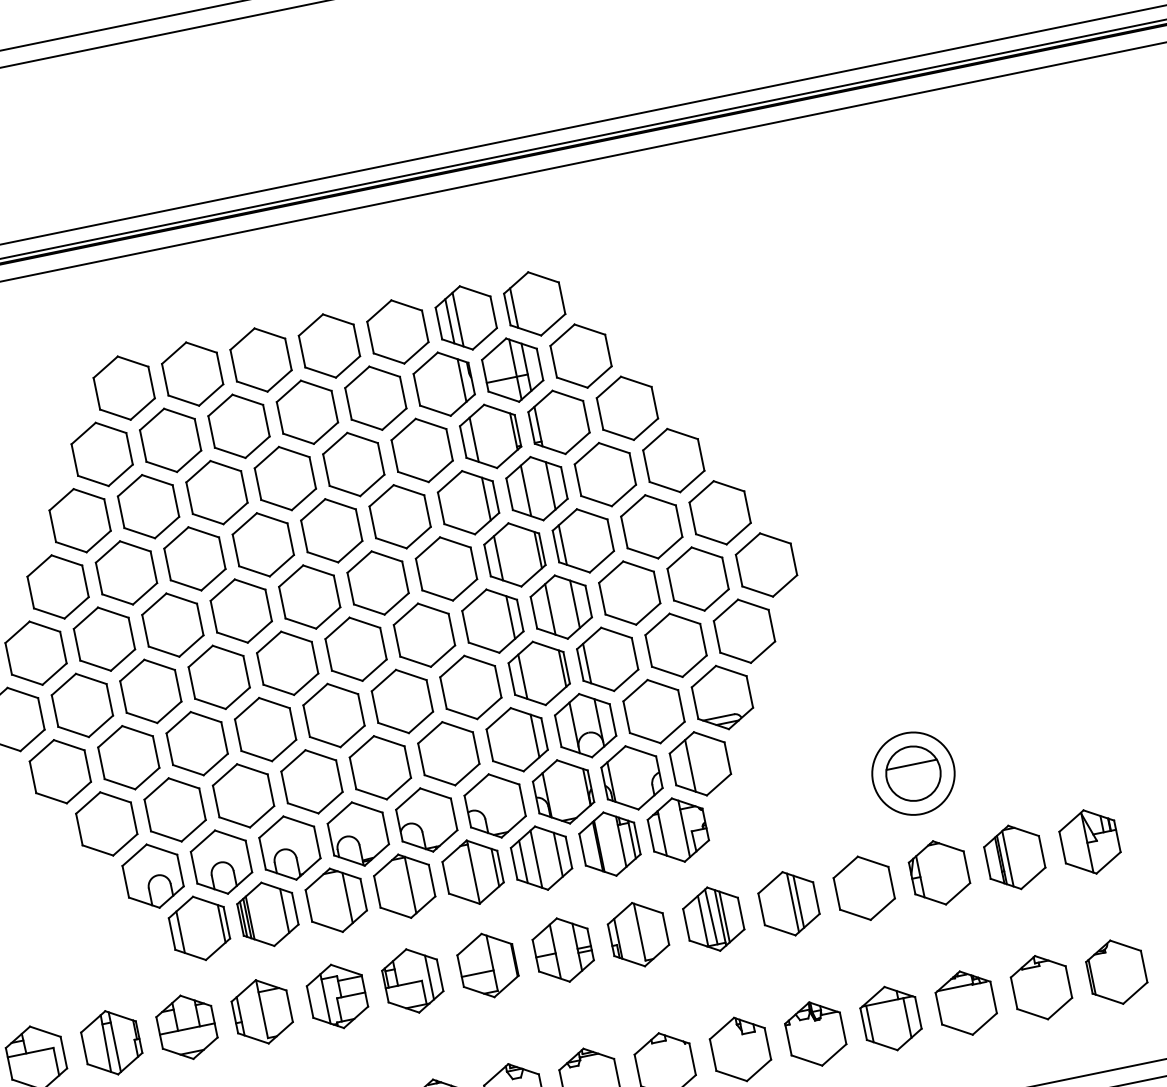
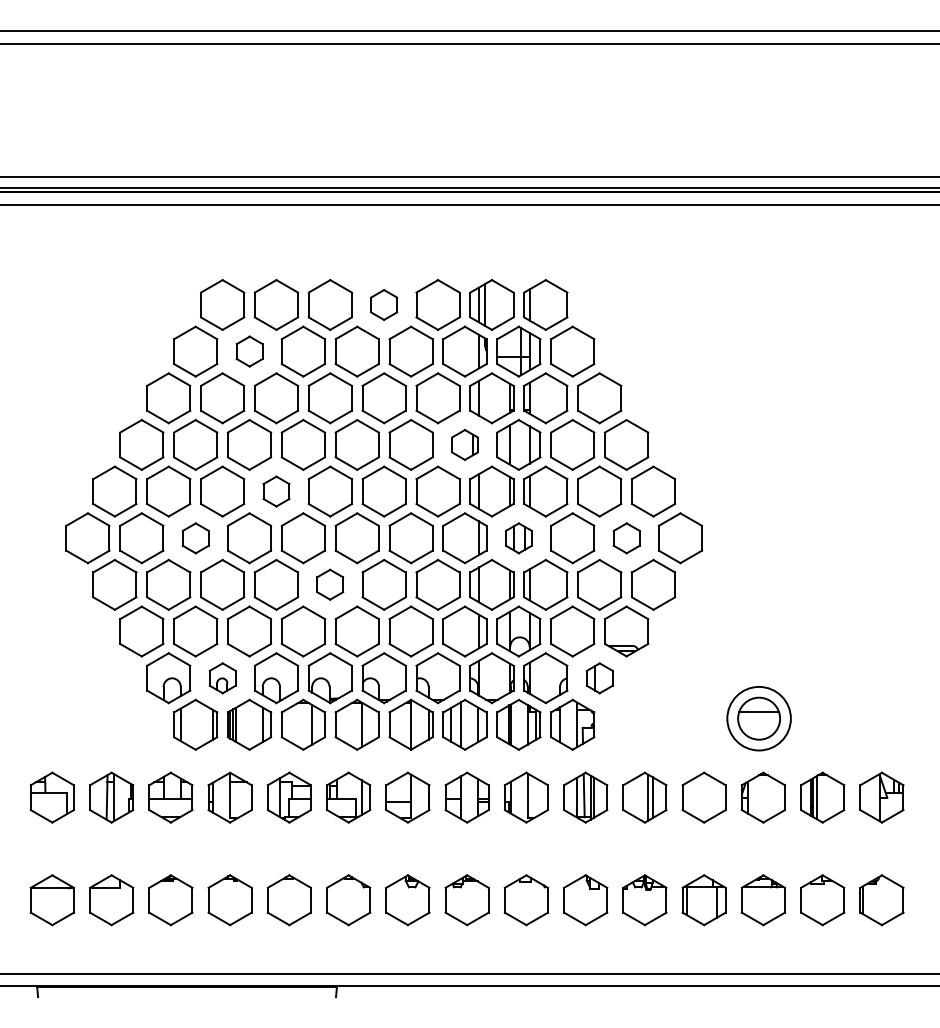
part: (328, 345) -> (383, 304), size x0.6
part: (170, 440) -> (249, 351), size x0.6
part: (467, 502) -> (464, 444), size x0.6
part: (698, 579) -> (626, 538), size x0.6
part: (560, 607) -> (518, 538), size x0.6
part: (241, 610) -> (276, 491), size x0.6
part: (150, 691) -> (195, 538), size x0.6
part: (332, 715) -> (329, 584), size x0.6
part: (700, 764) -> (599, 678), size x0.6
part: (221, 862) -> (222, 678), size x0.6

